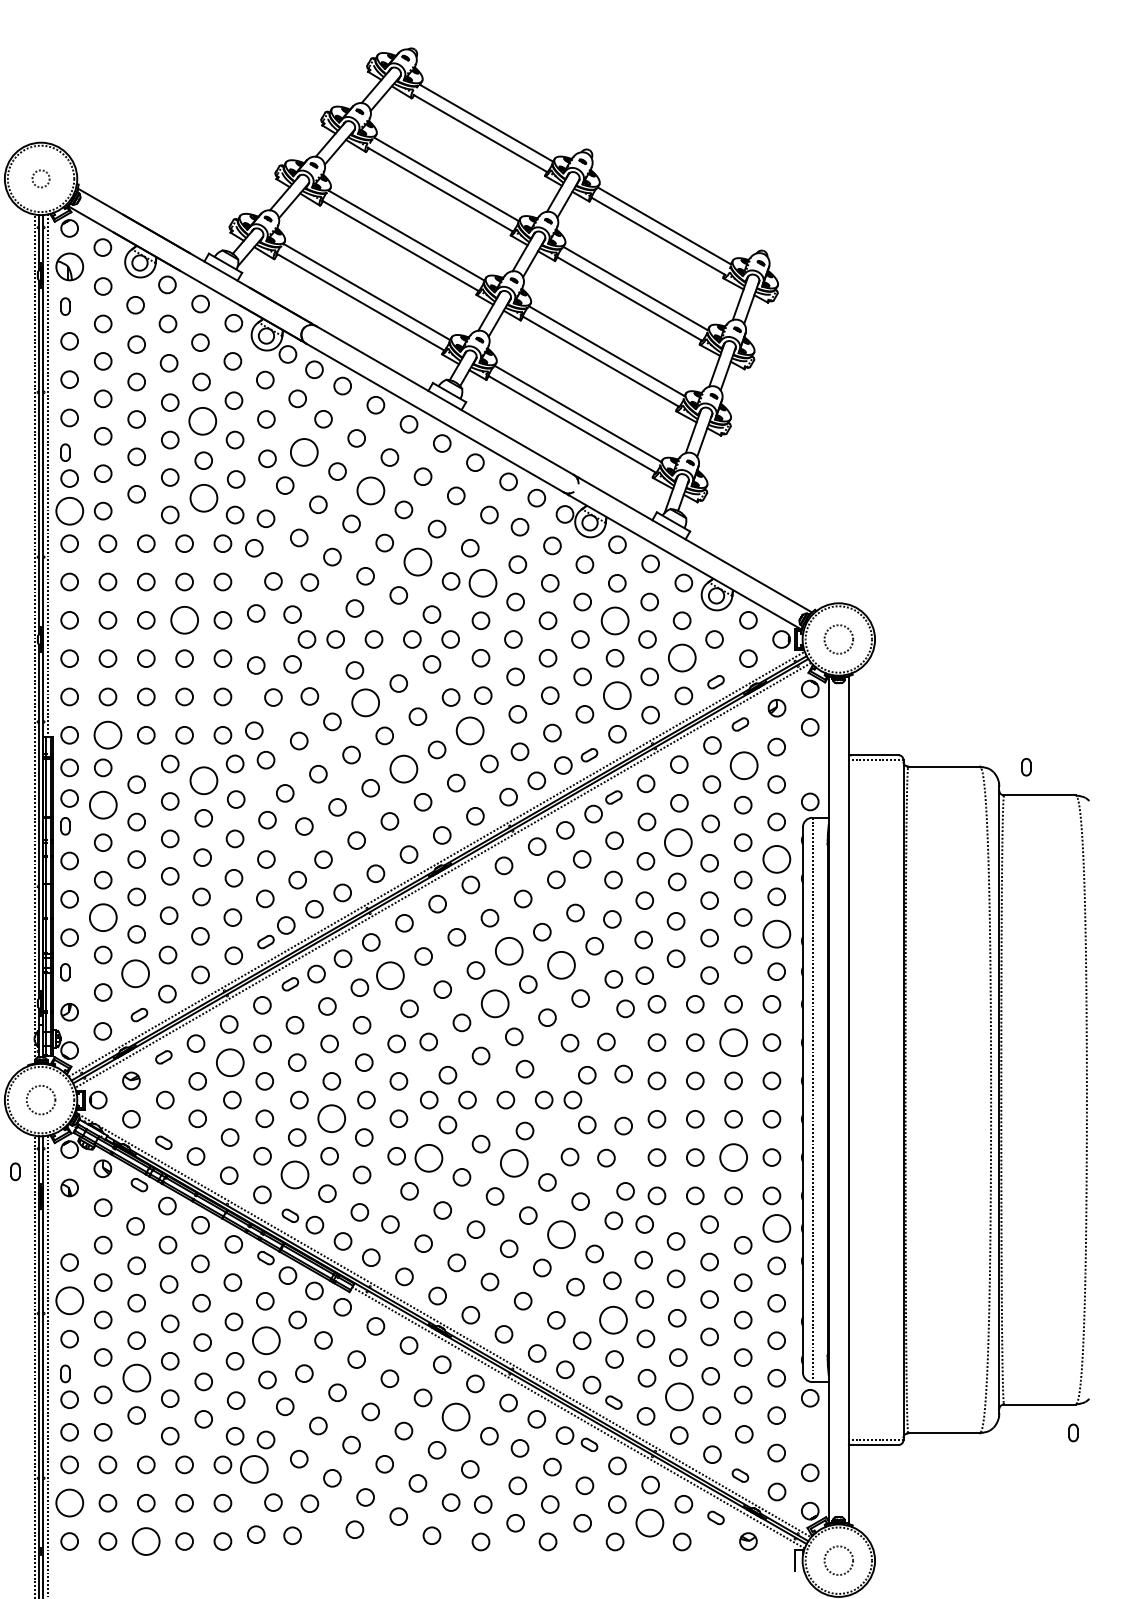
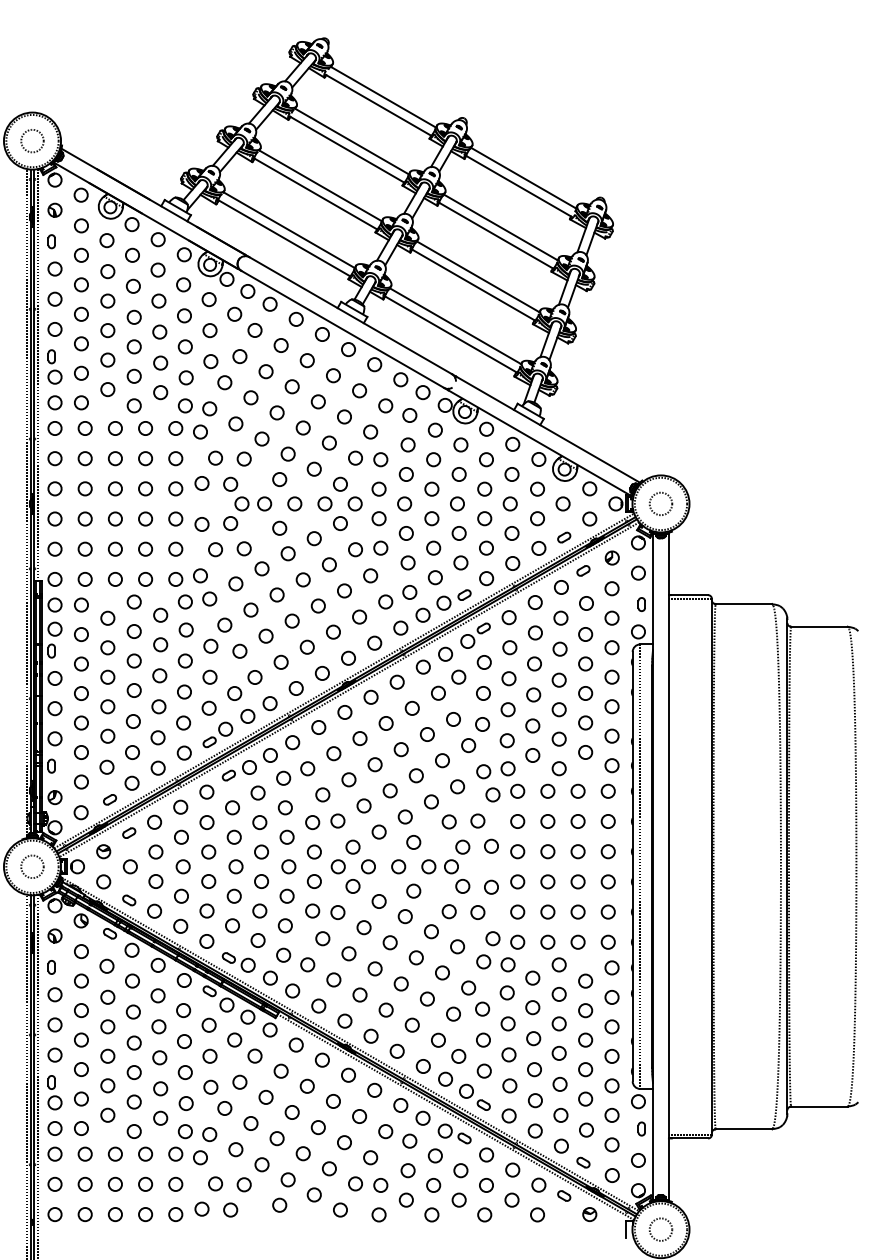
circle: (40, 178) -> (32, 140), size x1.67
part: (69, 266) -> (54, 210), size x0.62
circle: (202, 421) -> (159, 332), size x0.62
circle: (304, 452) -> (240, 356), size x0.62
circle: (370, 490) -> (292, 386), size x0.62
circle: (203, 497) -> (160, 392), size x0.62
circle: (69, 510) -> (54, 402), size x0.62
circle: (417, 562) -> (329, 443), size x0.62
circle: (483, 583) -> (381, 459), size x0.62
circle: (184, 620) -> (145, 488), size x0.62
circle: (614, 620) -> (484, 488), size x0.62
circle: (681, 658) -> (537, 518), size x0.62
circle: (616, 695) -> (485, 548), size x0.62
circle: (365, 702) -> (288, 553), size x0.62
circle: (470, 730) -> (370, 575), size x0.62
circle: (107, 735) -> (84, 579), size x0.62
circle: (744, 765) -> (586, 603), size x0.62
part: (1026, 767) -> (641, 604), moved
circle: (403, 768) -> (318, 605), size x0.62
circle: (203, 780) -> (160, 615), size x0.62
circle: (102, 805) -> (80, 634), size x0.62
circle: (677, 842) -> (533, 663), size x0.62
circle: (776, 859) -> (611, 677), size x0.62
circle: (102, 917) -> (80, 722), size x0.62
circle: (776, 934) -> (611, 736), size x0.62
circle: (508, 951) -> (400, 749), size x0.62
circle: (561, 965) -> (442, 760), size x0.62
circle: (135, 973) -> (106, 767), size x0.62
circle: (390, 975) -> (307, 768), size x0.62
circle: (494, 1003) -> (389, 790), size x0.62
circle: (733, 1042) -> (578, 821), size x0.62
circle: (229, 1062) -> (180, 837), size x0.62
circle: (331, 1118) -> (261, 881), size x0.62
circle: (428, 1157) -> (337, 912), size x0.62
circle: (733, 1157) -> (578, 912), size x0.62
circle: (513, 1162) -> (404, 915), size x0.62
part: (15, 1171) -> (51, 967), moved
circle: (294, 1174) -> (232, 925), size x0.62
circle: (776, 1228) -> (611, 967), size x0.62
circle: (561, 1234) -> (442, 972), size x0.62
circle: (69, 1300) -> (54, 1024), size x0.62
circle: (613, 1319) -> (483, 1039), size x0.62
circle: (266, 1340) -> (210, 1056), size x0.62
circle: (136, 1377) -> (107, 1085), size x0.62
circle: (679, 1396) -> (535, 1100), size x0.62
circle: (456, 1416) -> (359, 1116), size x0.62
part: (1073, 1432) -> (641, 1128), moved
circle: (253, 1469) -> (199, 1157), size x0.62
circle: (69, 1503) -> (54, 1184), size x0.62
circle: (649, 1523) -> (511, 1200), size x0.62
circle: (146, 1541) -> (115, 1214), size x0.62

